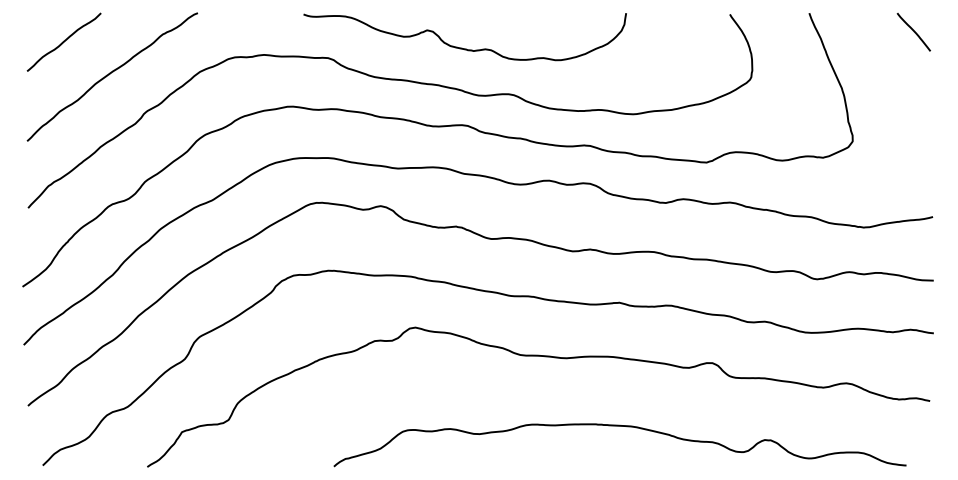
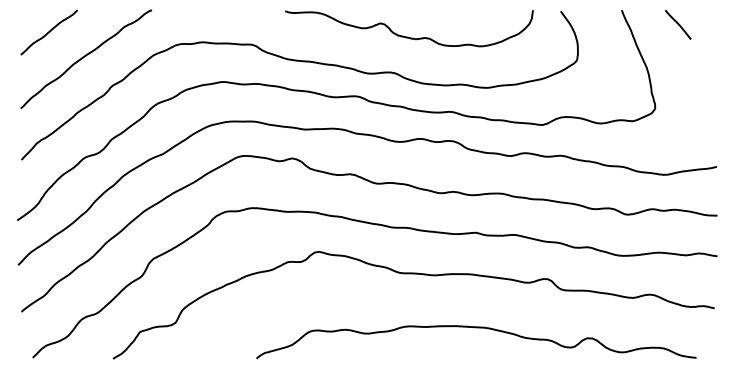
line: (914, 31) -> (678, 24), moved
curve: (464, 47) -> (408, 36), moved

